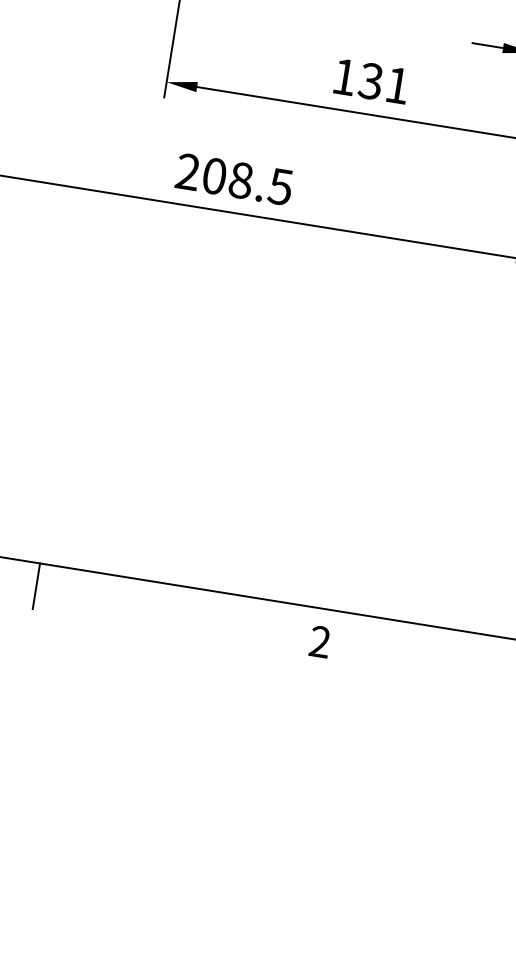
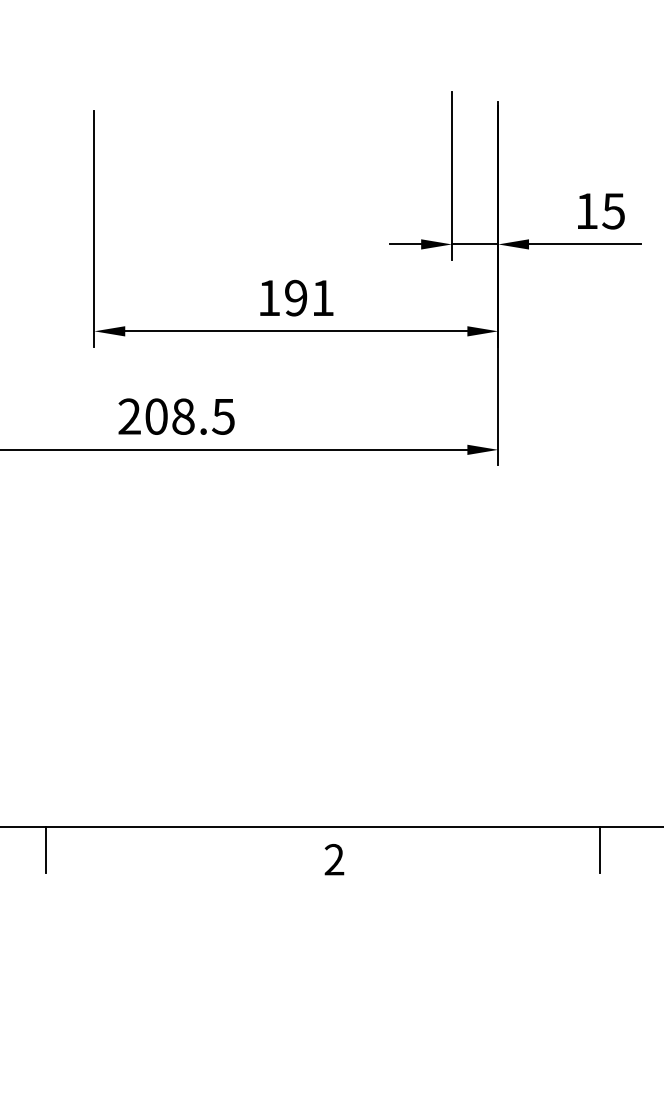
text: (370, 81) -> (295, 298), 131 -> 191

